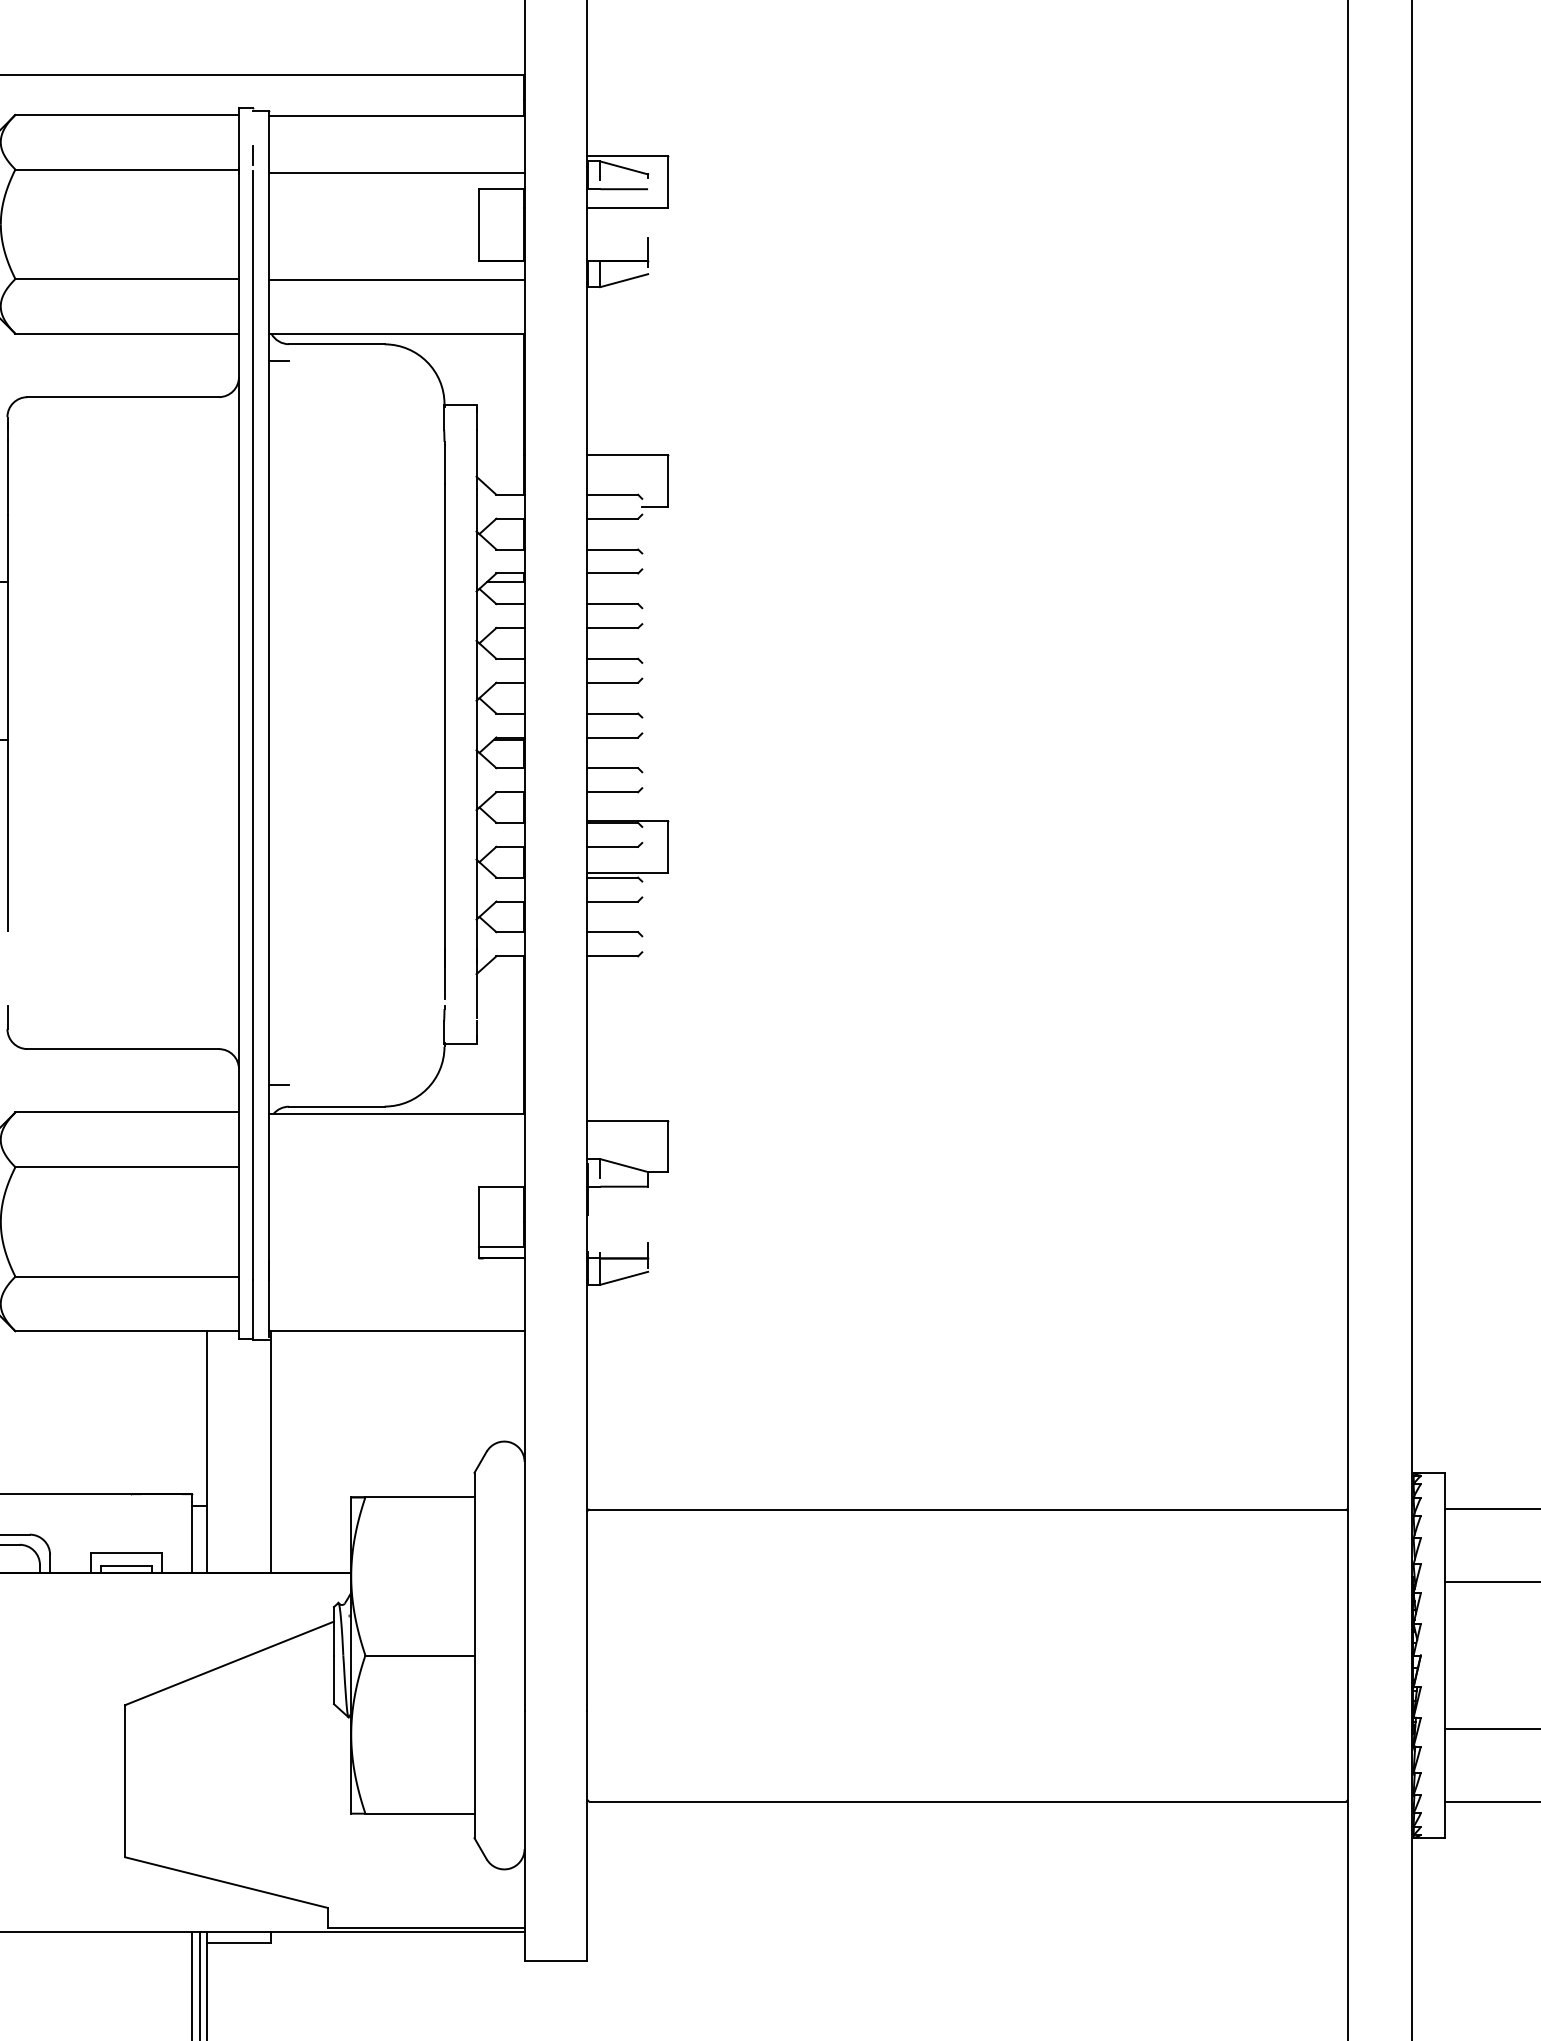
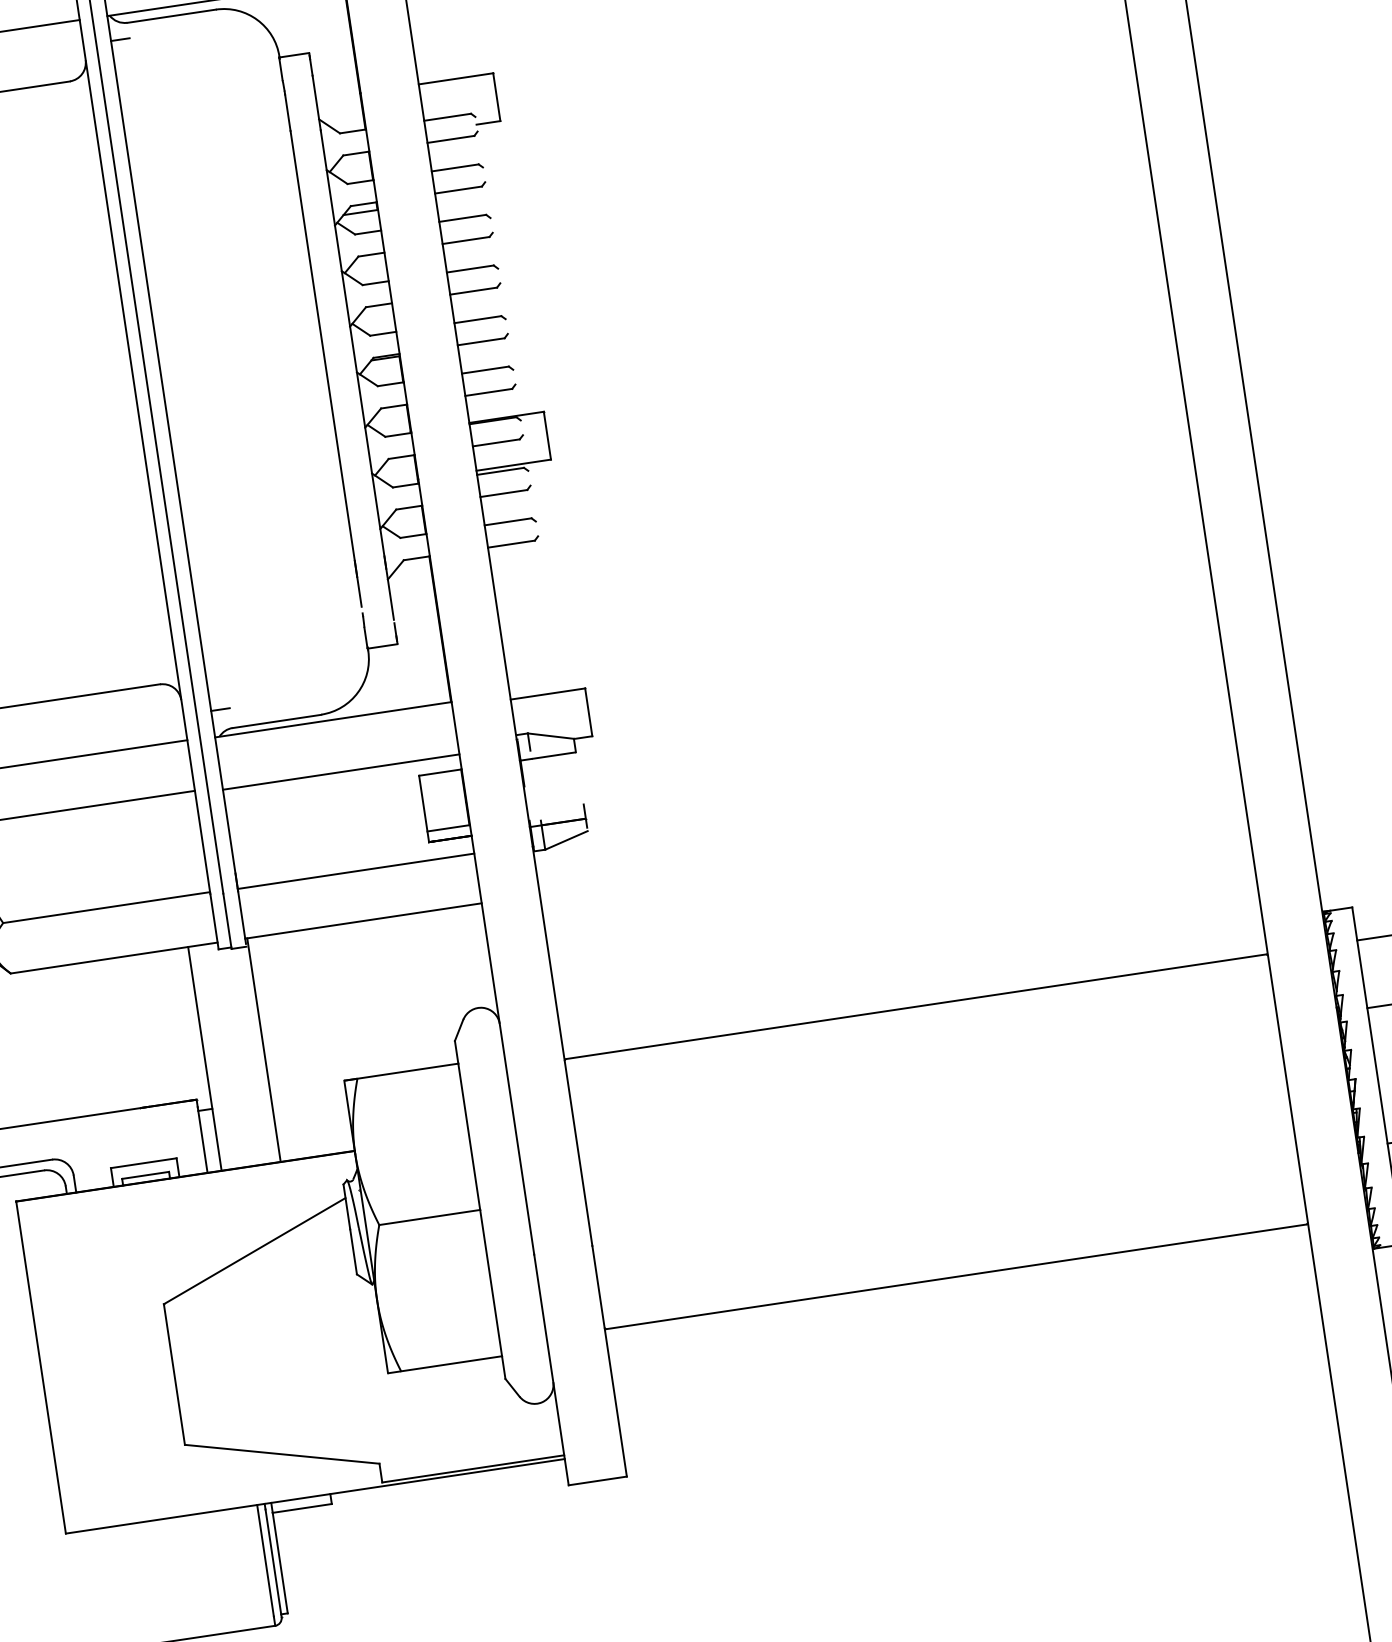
line: (396, 1170) -> (340, 772), added
line: (396, 1277) -> (355, 871), added

